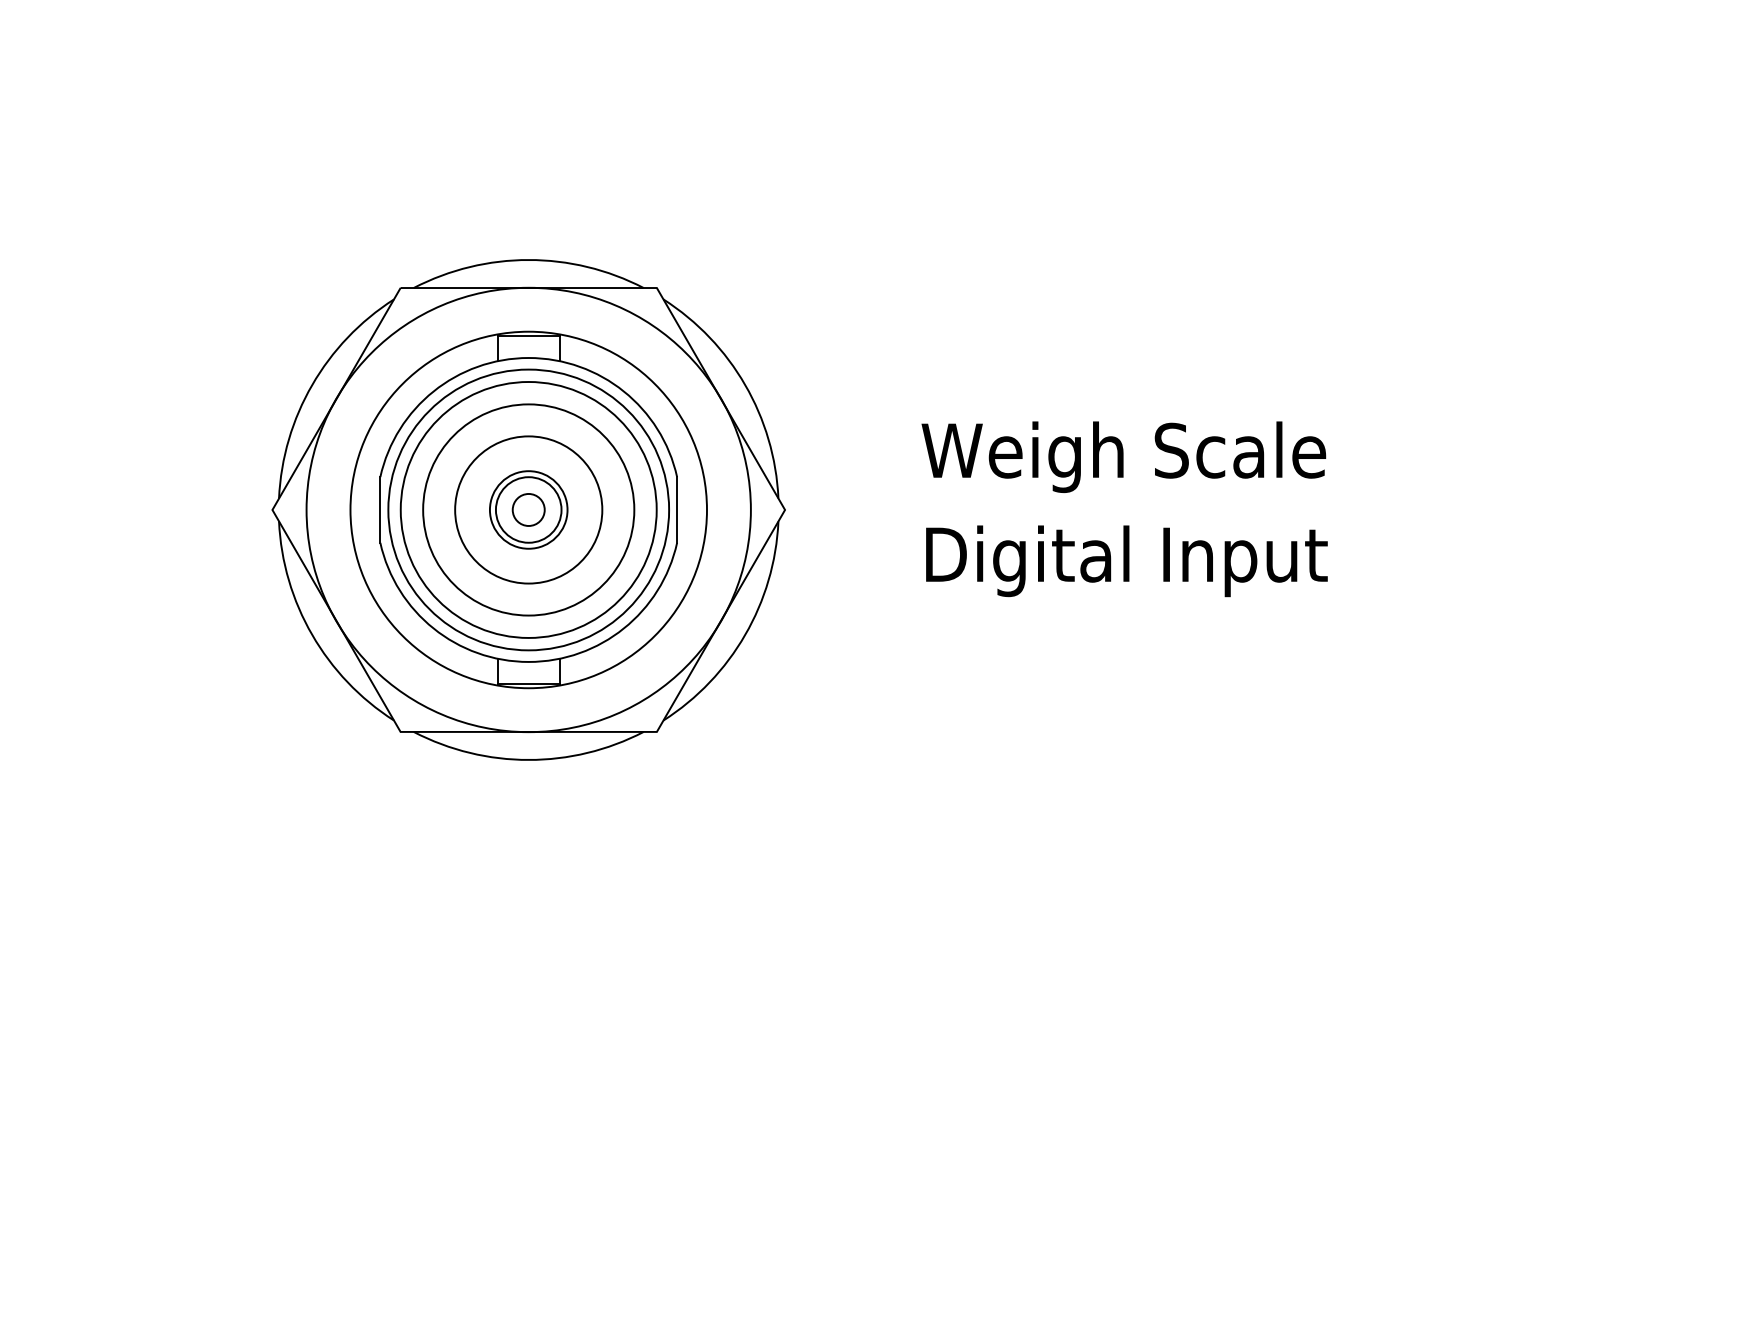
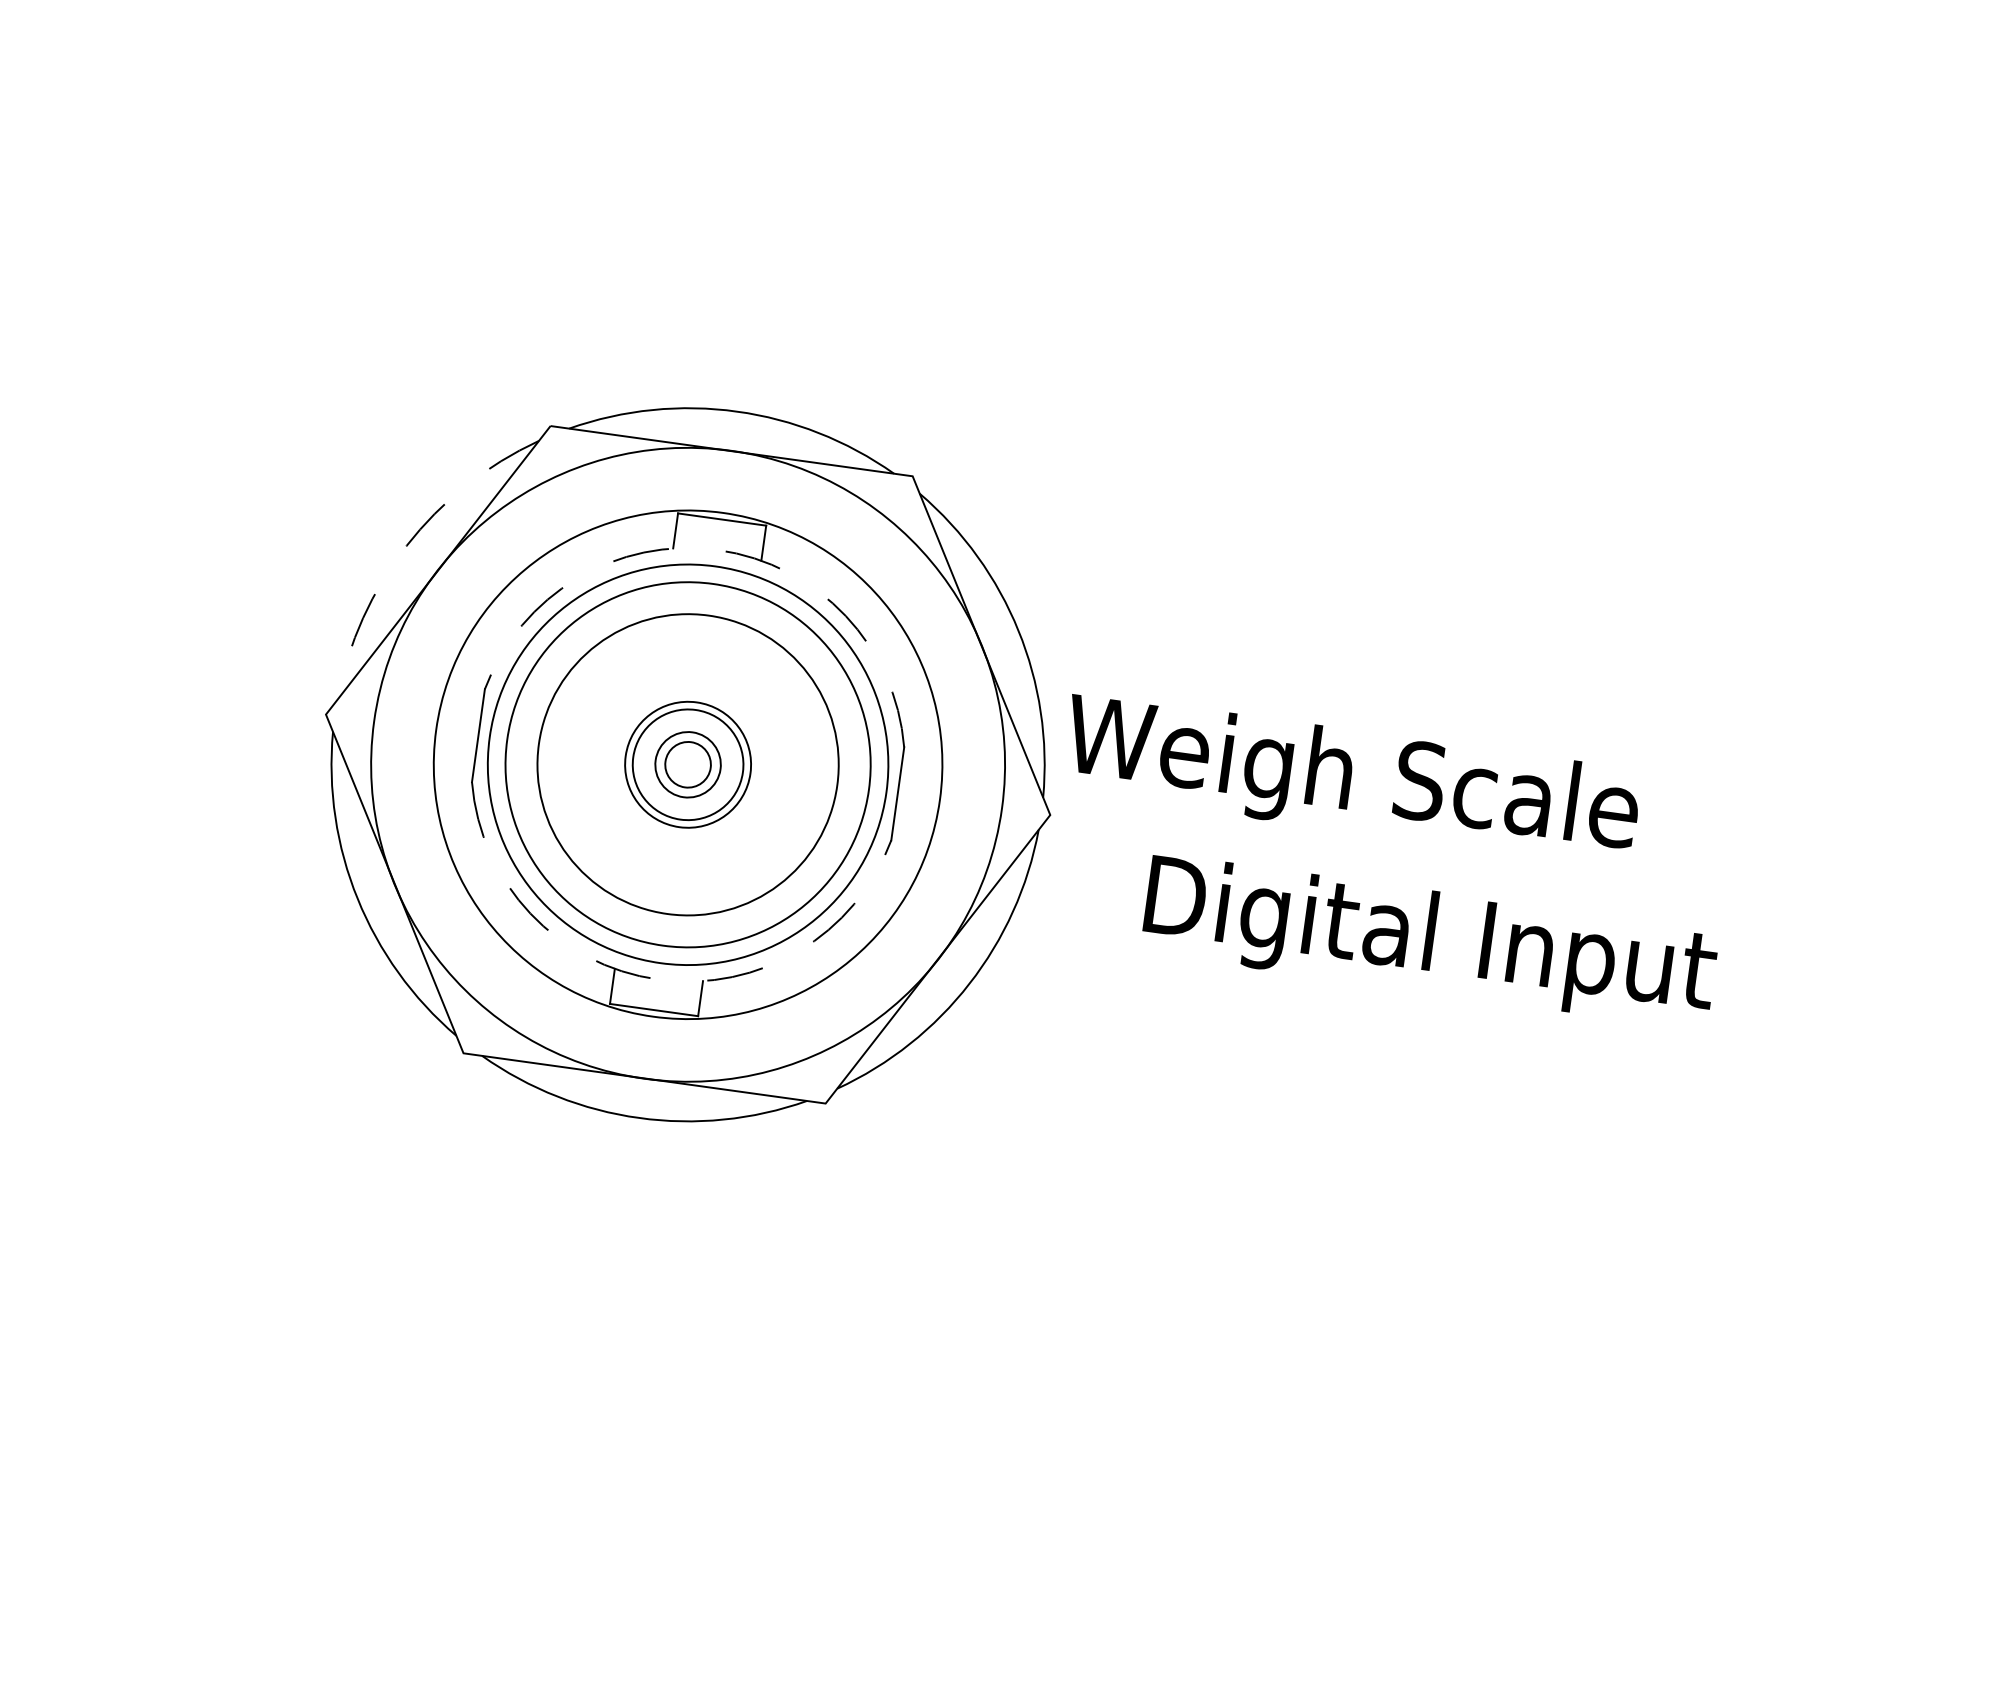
arc: (528, 358) -> (717, 550), solid -> dashed
arc: (312, 385) -> (406, 546), solid -> dashed
text: (1123, 456) -> (1351, 779), moved
circle: (528, 509) -> (687, 764), size x0.6
circle: (528, 509) -> (687, 764), size x0.7
text: (1126, 561) -> (1429, 941), moved
arc: (528, 661) -> (658, 978), solid -> dashed

